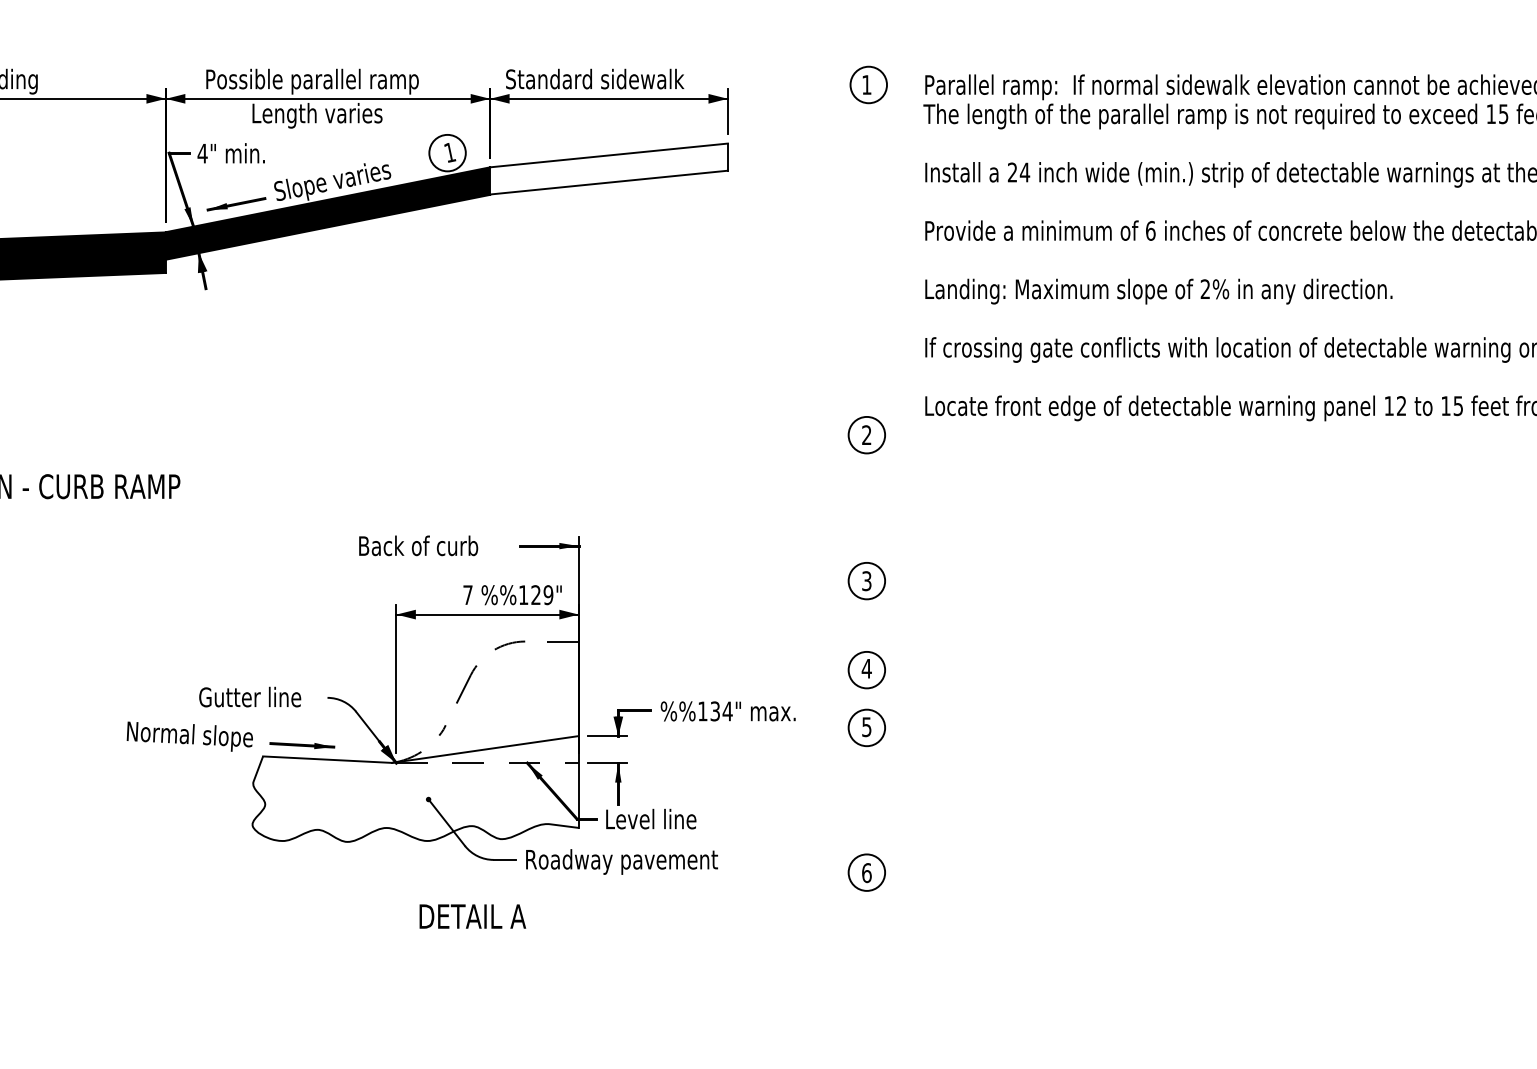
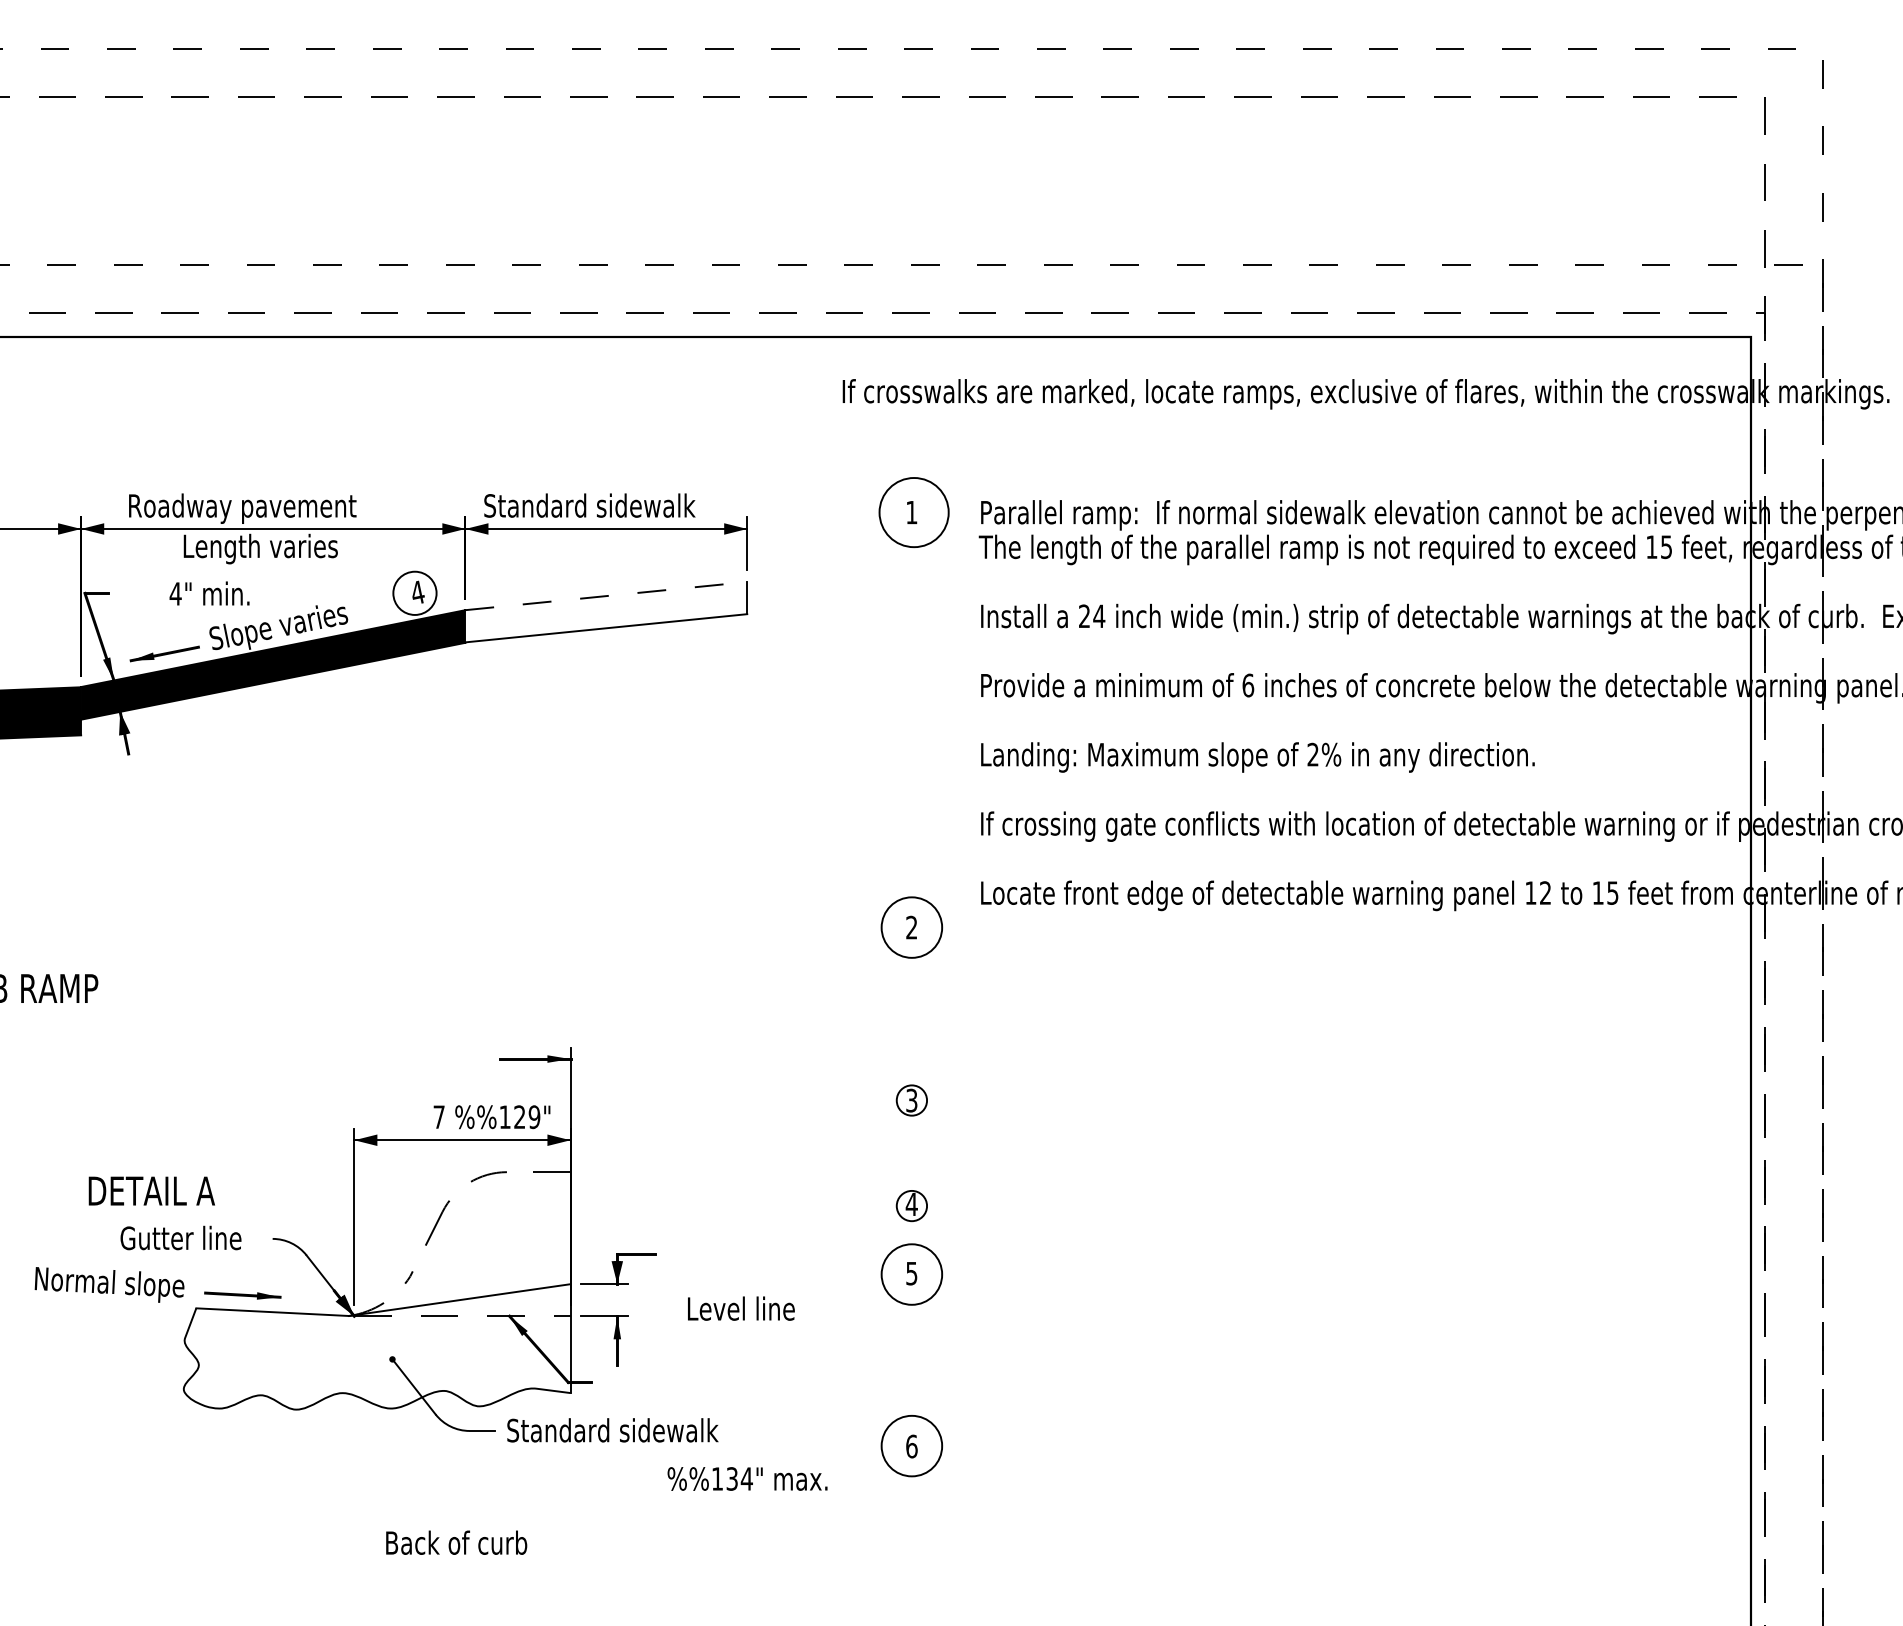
text: (313, 81) -> (255, 508), Possible parallel ramp -> Roadway pavement
circle: (868, 84) -> (913, 512), size x1.6
text: (450, 152) -> (418, 592), 1 -> 4
text: (231, 153) -> (209, 593), moved
line: (609, 155) -> (606, 596), solid -> dashed
circle: (866, 435) -> (911, 927), size x1.4
text: (418, 545) -> (456, 1542), moved
circle: (866, 581) -> (911, 1100), size x0.7
circle: (866, 669) -> (911, 1205), size x0.7
text: (728, 711) -> (747, 1478), moved
circle: (866, 727) -> (911, 1274), size x1.4
text: (651, 819) -> (741, 1308), moved
text: (621, 862) -> (621, 1433), Roadway pavement -> Standard sidewalk
circle: (866, 872) -> (911, 1445), size x1.4
text: (472, 916) -> (151, 1190), moved

